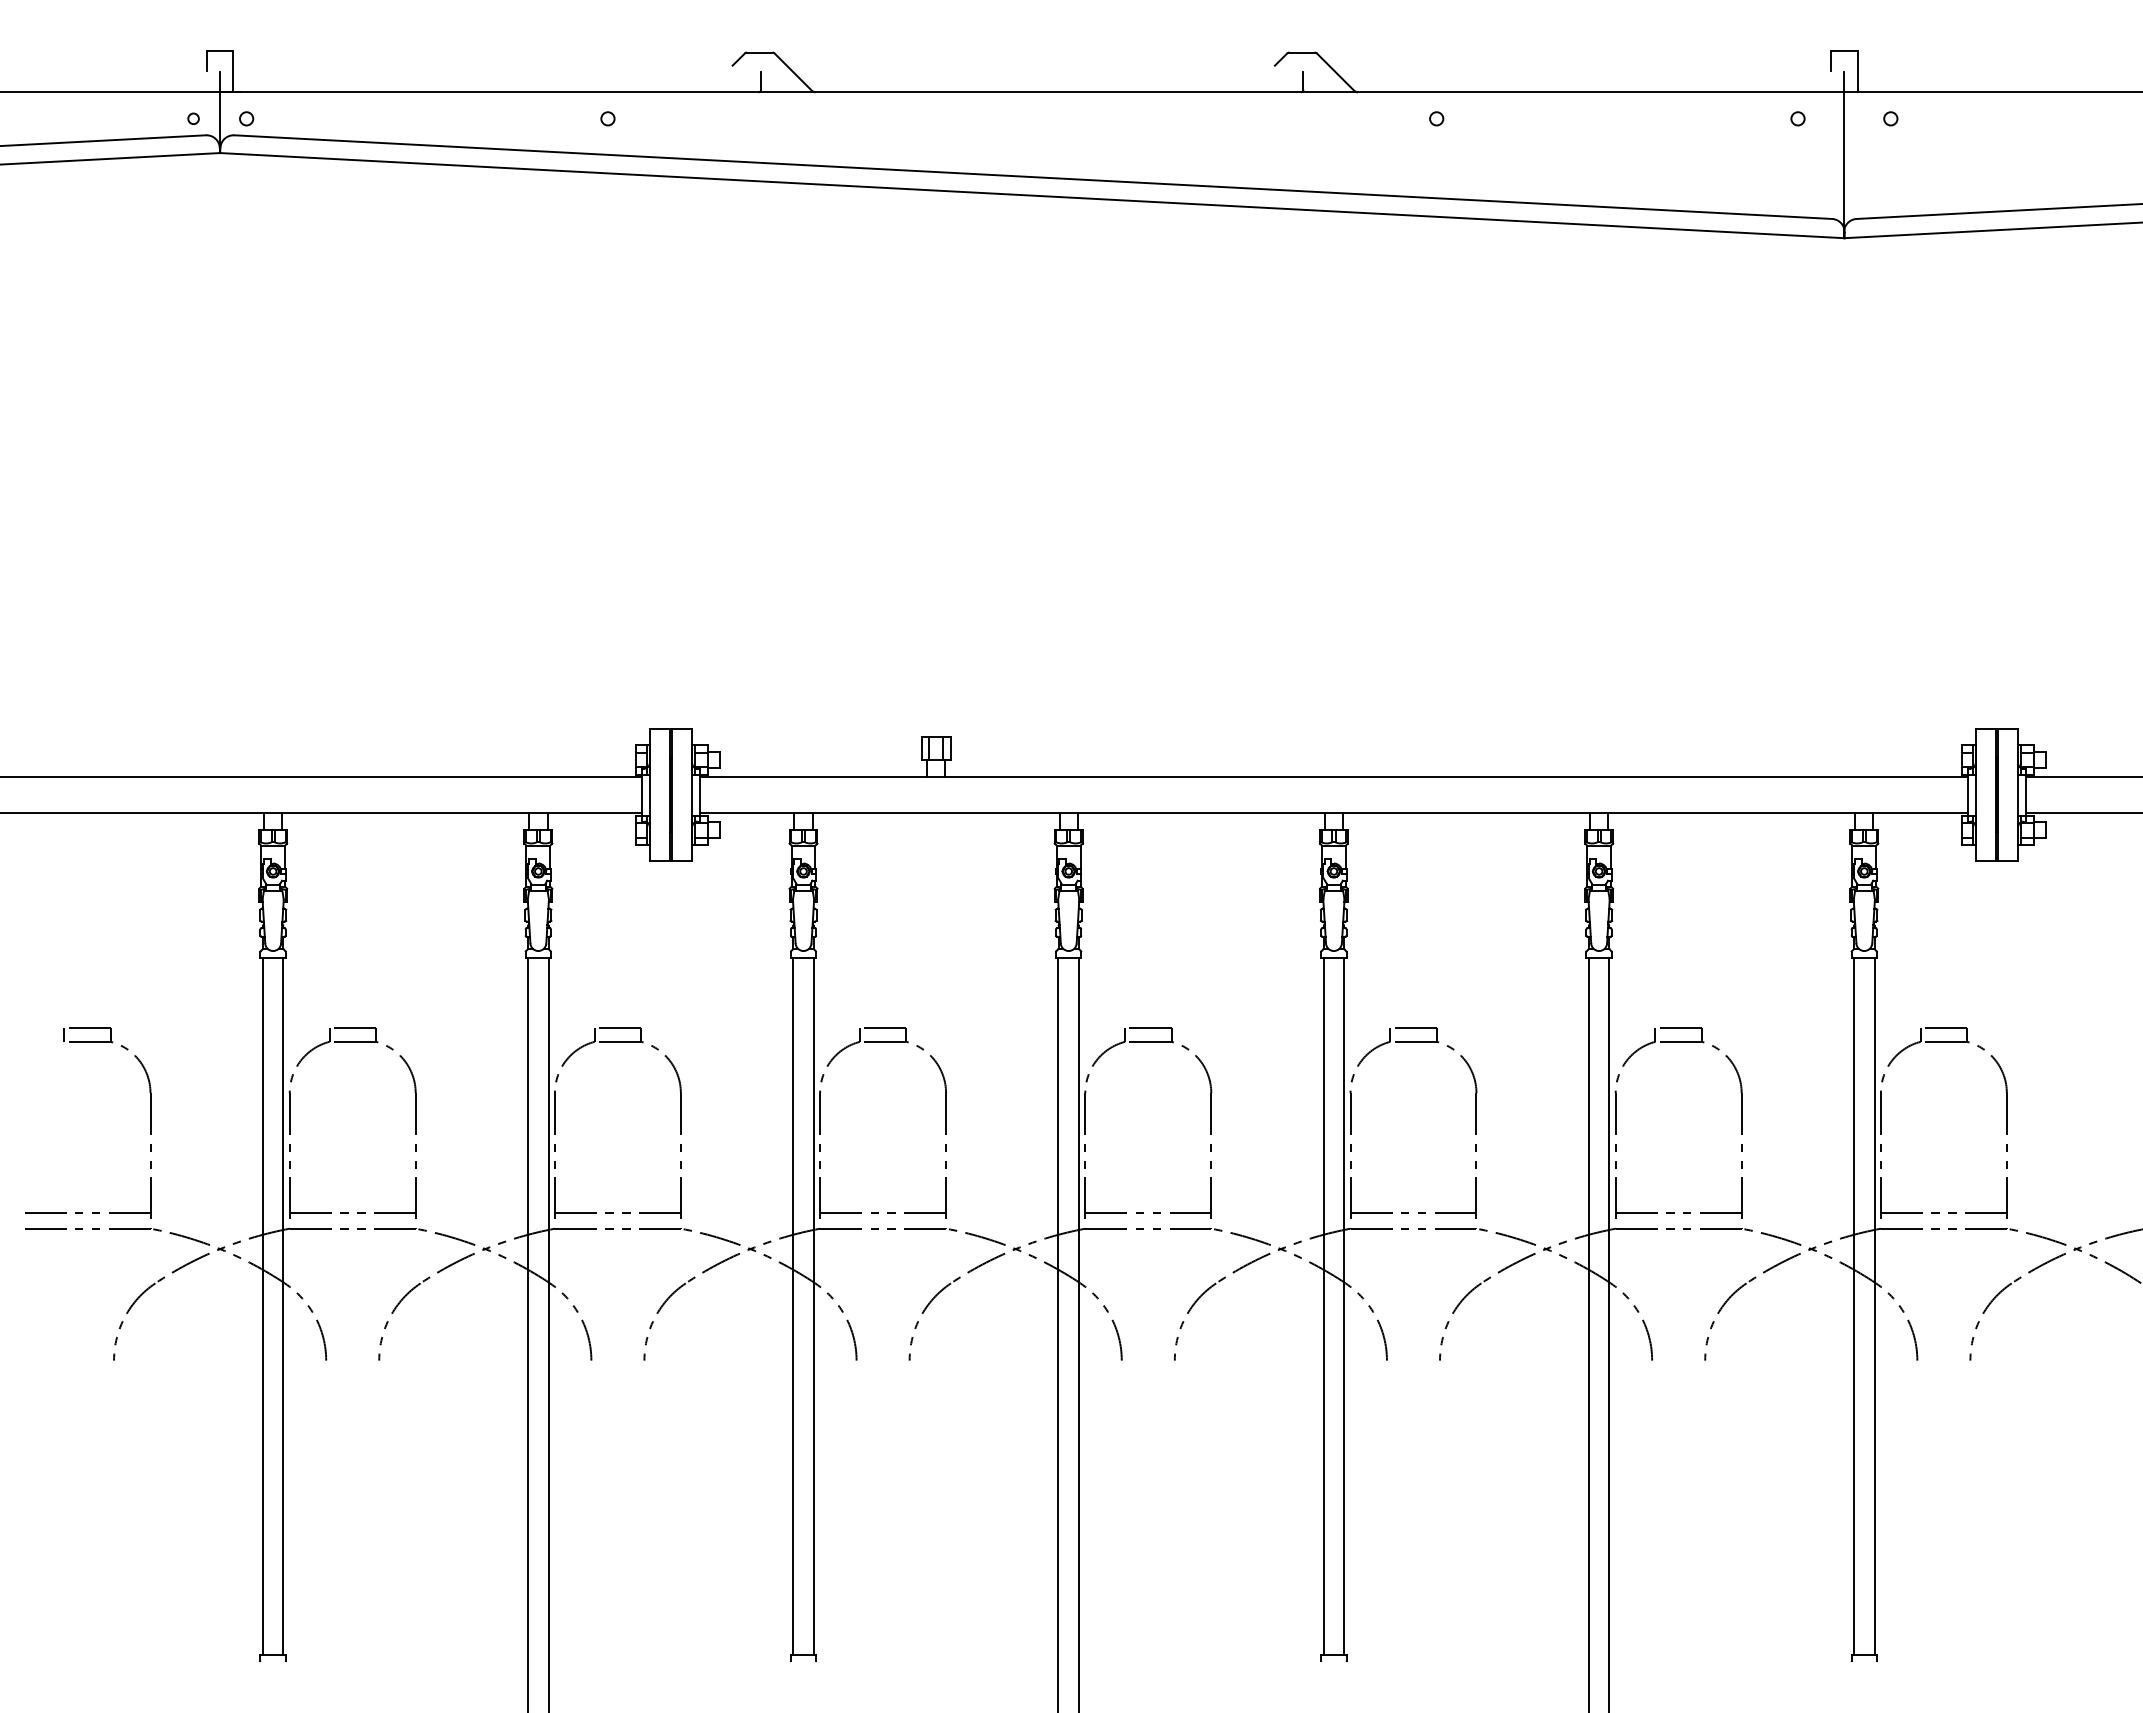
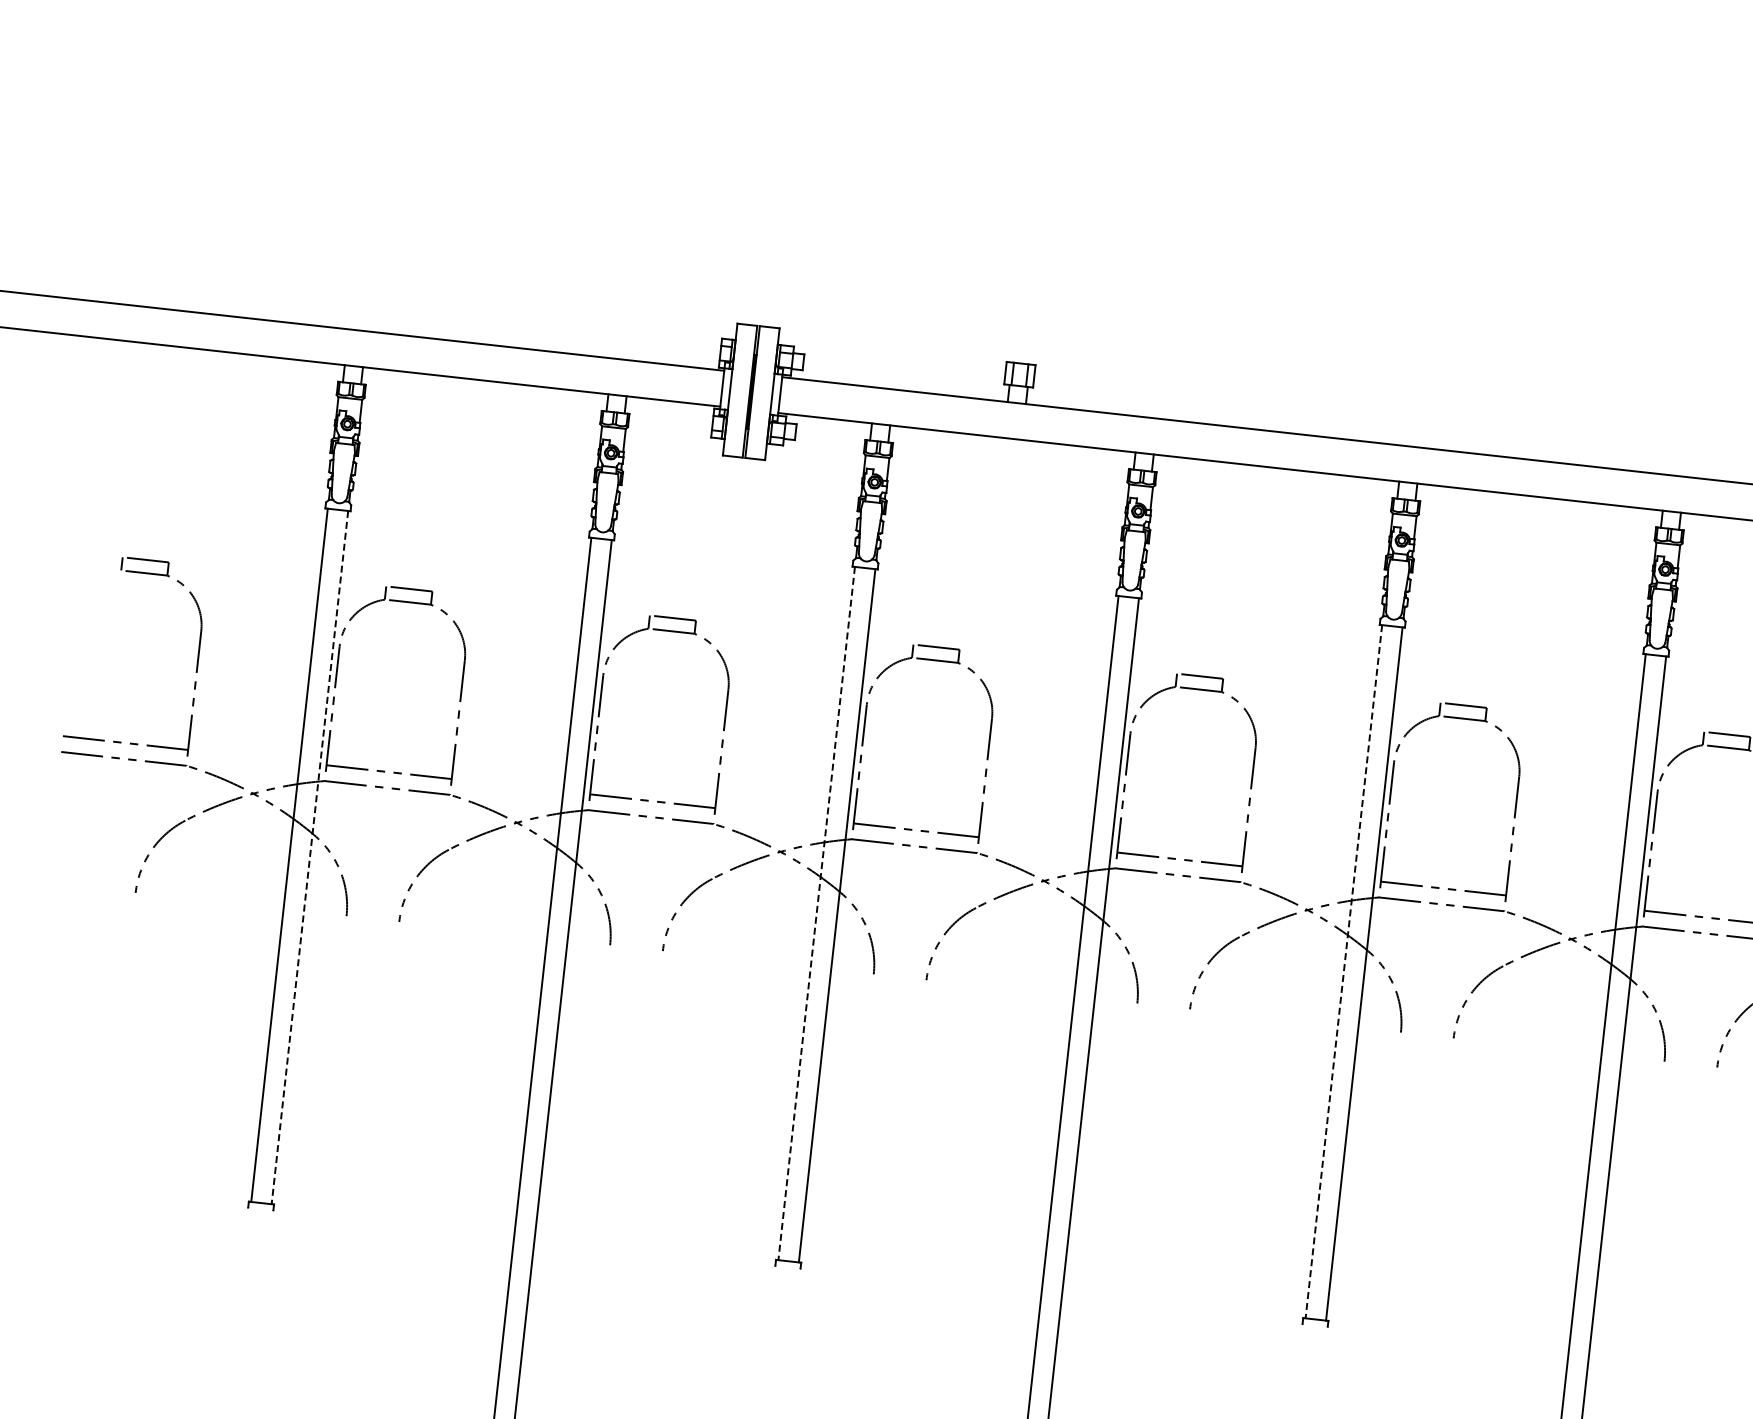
line: (283, 1306) -> (310, 857), solid -> dashed
line: (793, 1306) -> (816, 913), solid -> dashed
line: (1323, 1306) -> (1343, 971), solid -> dashed

